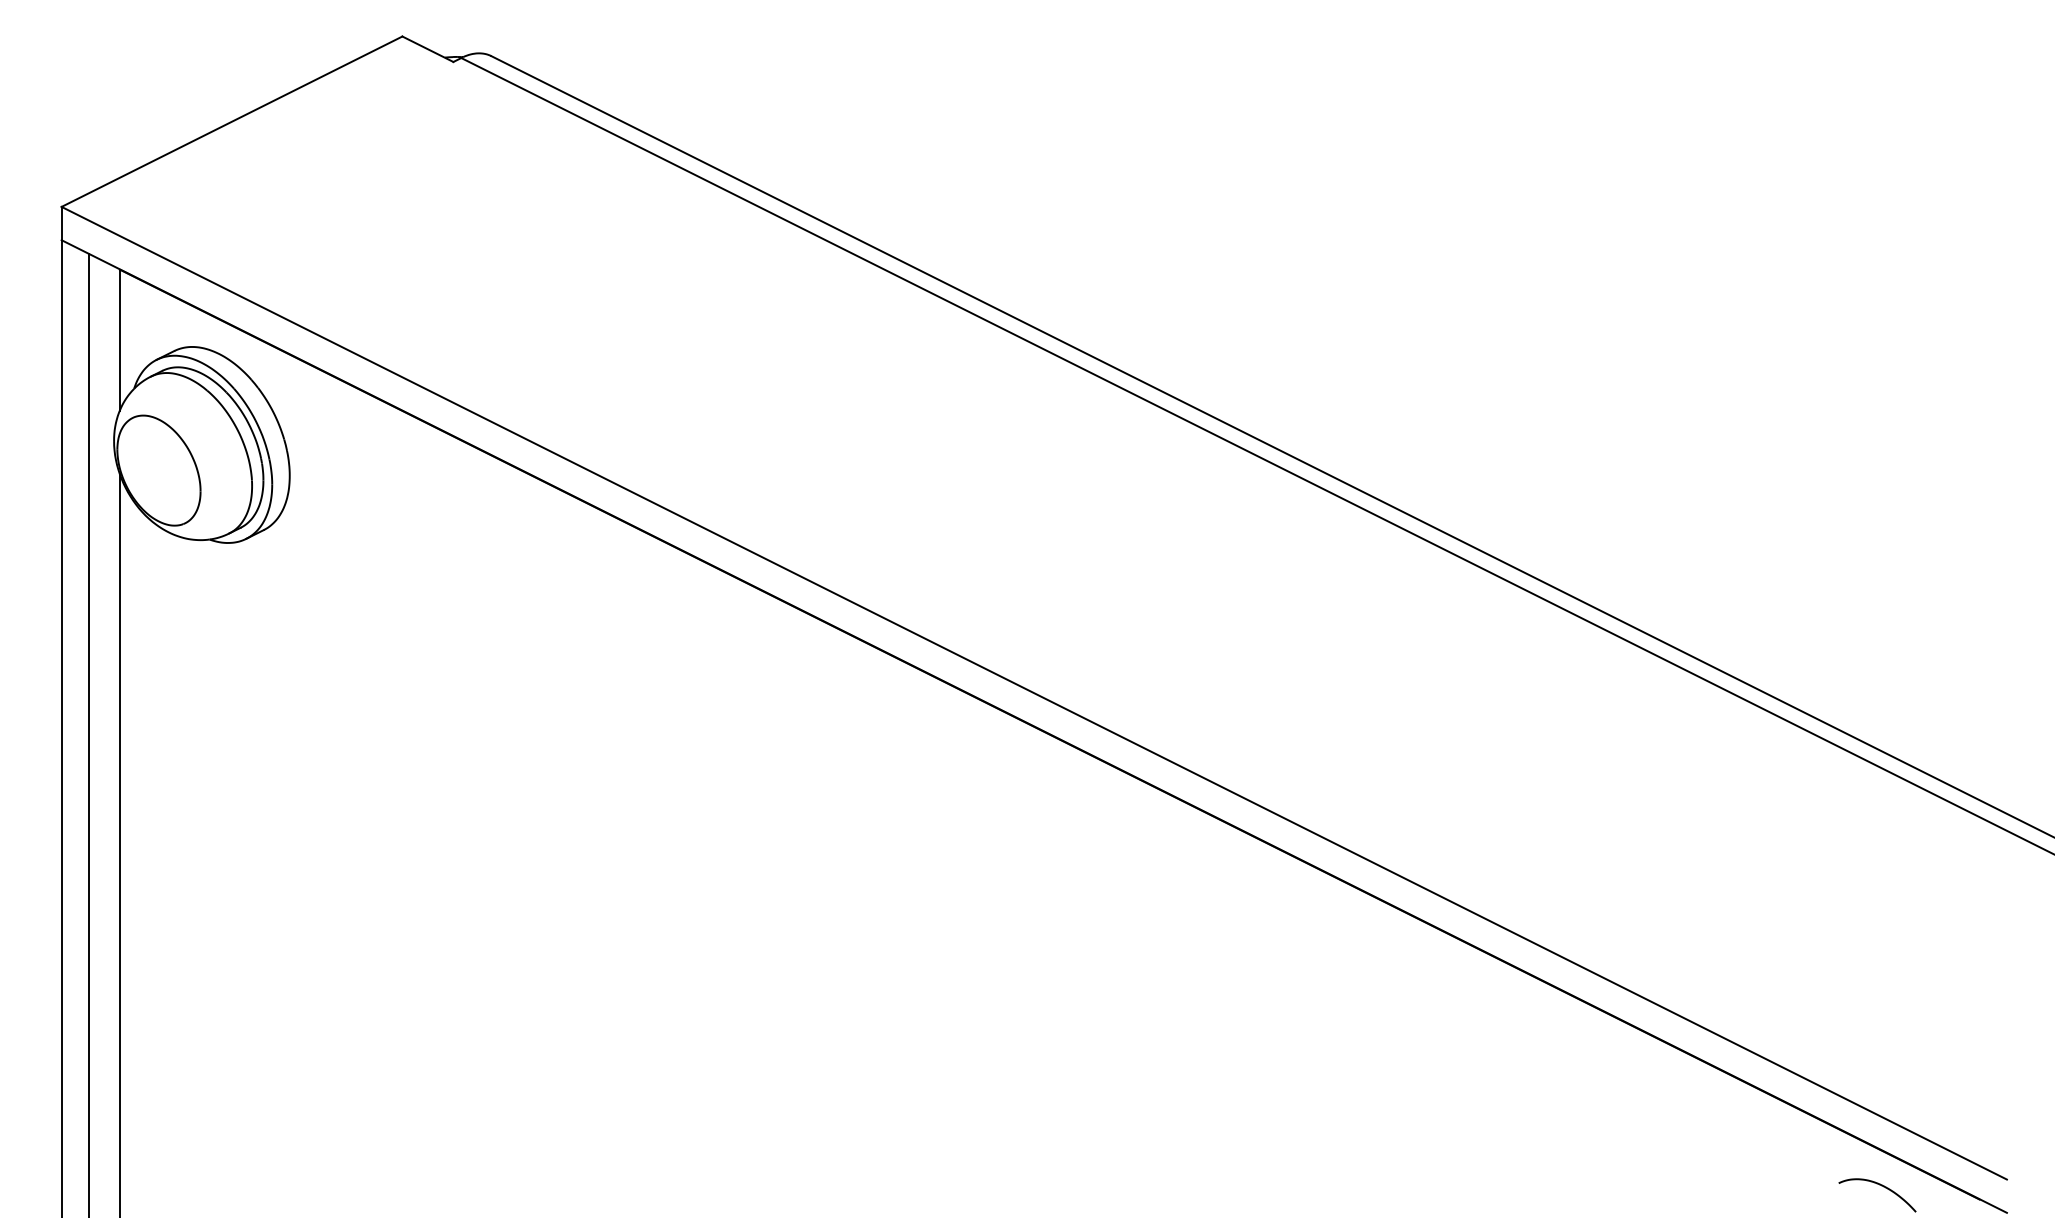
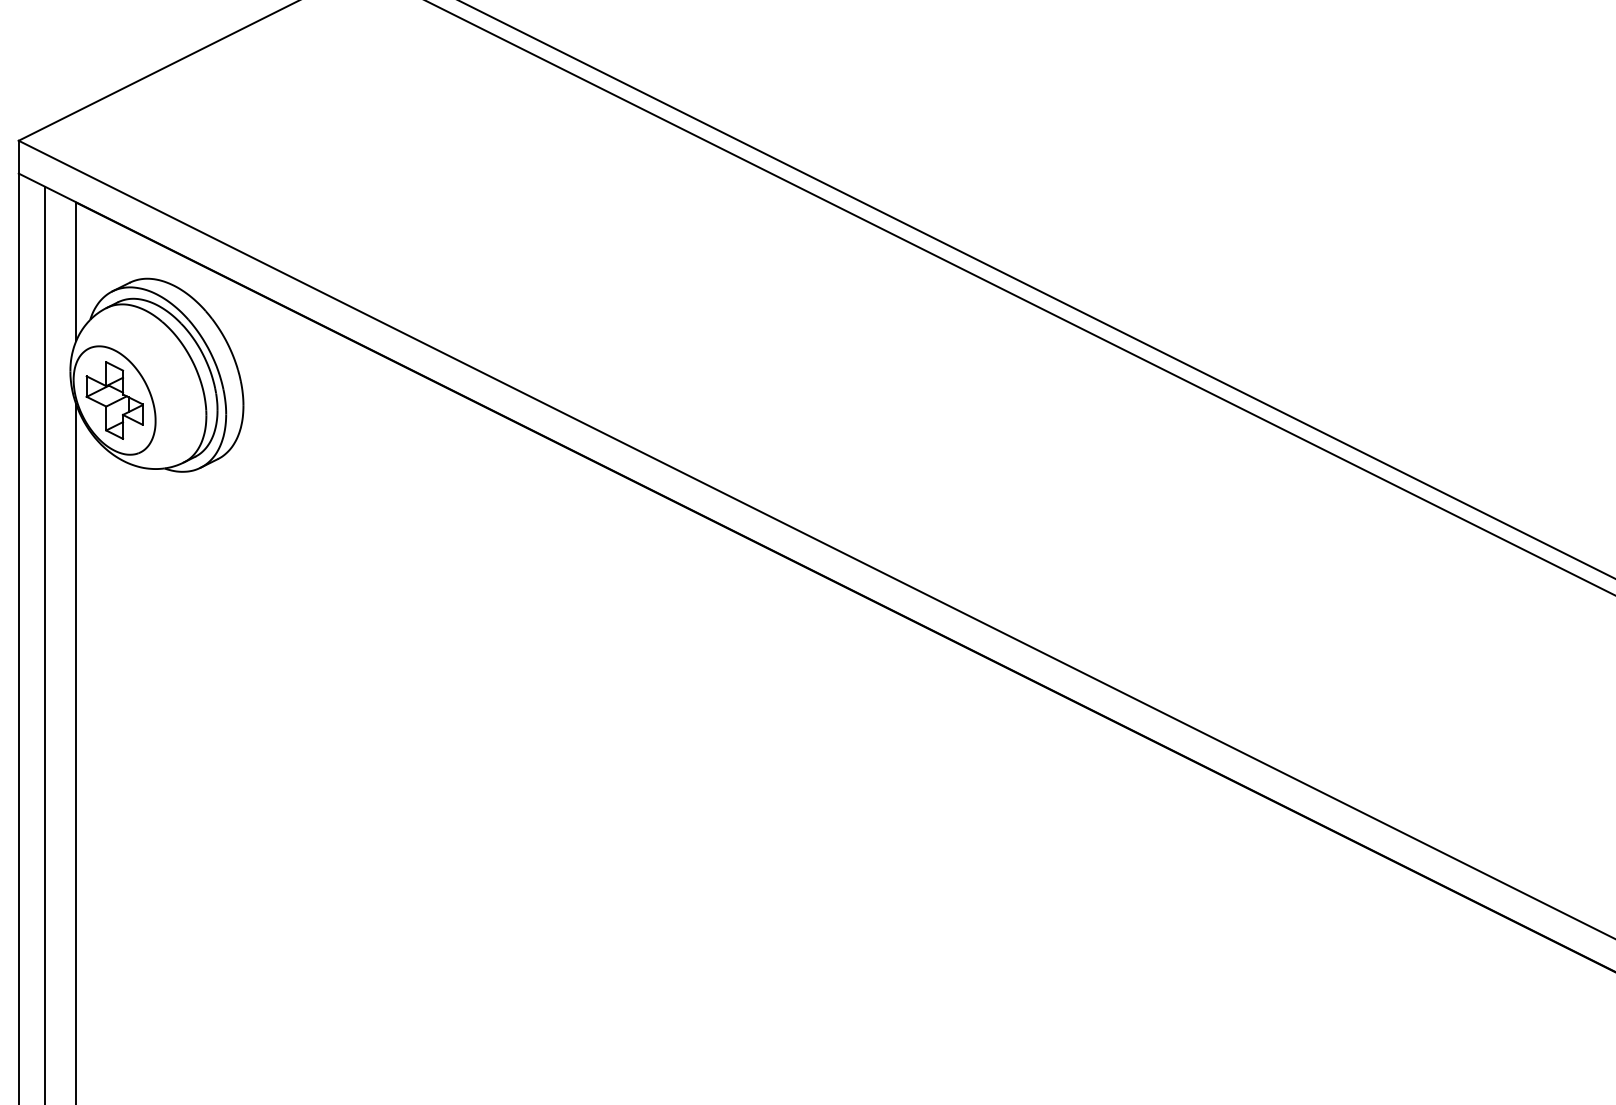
part: (158, 470) -> (114, 400), added

